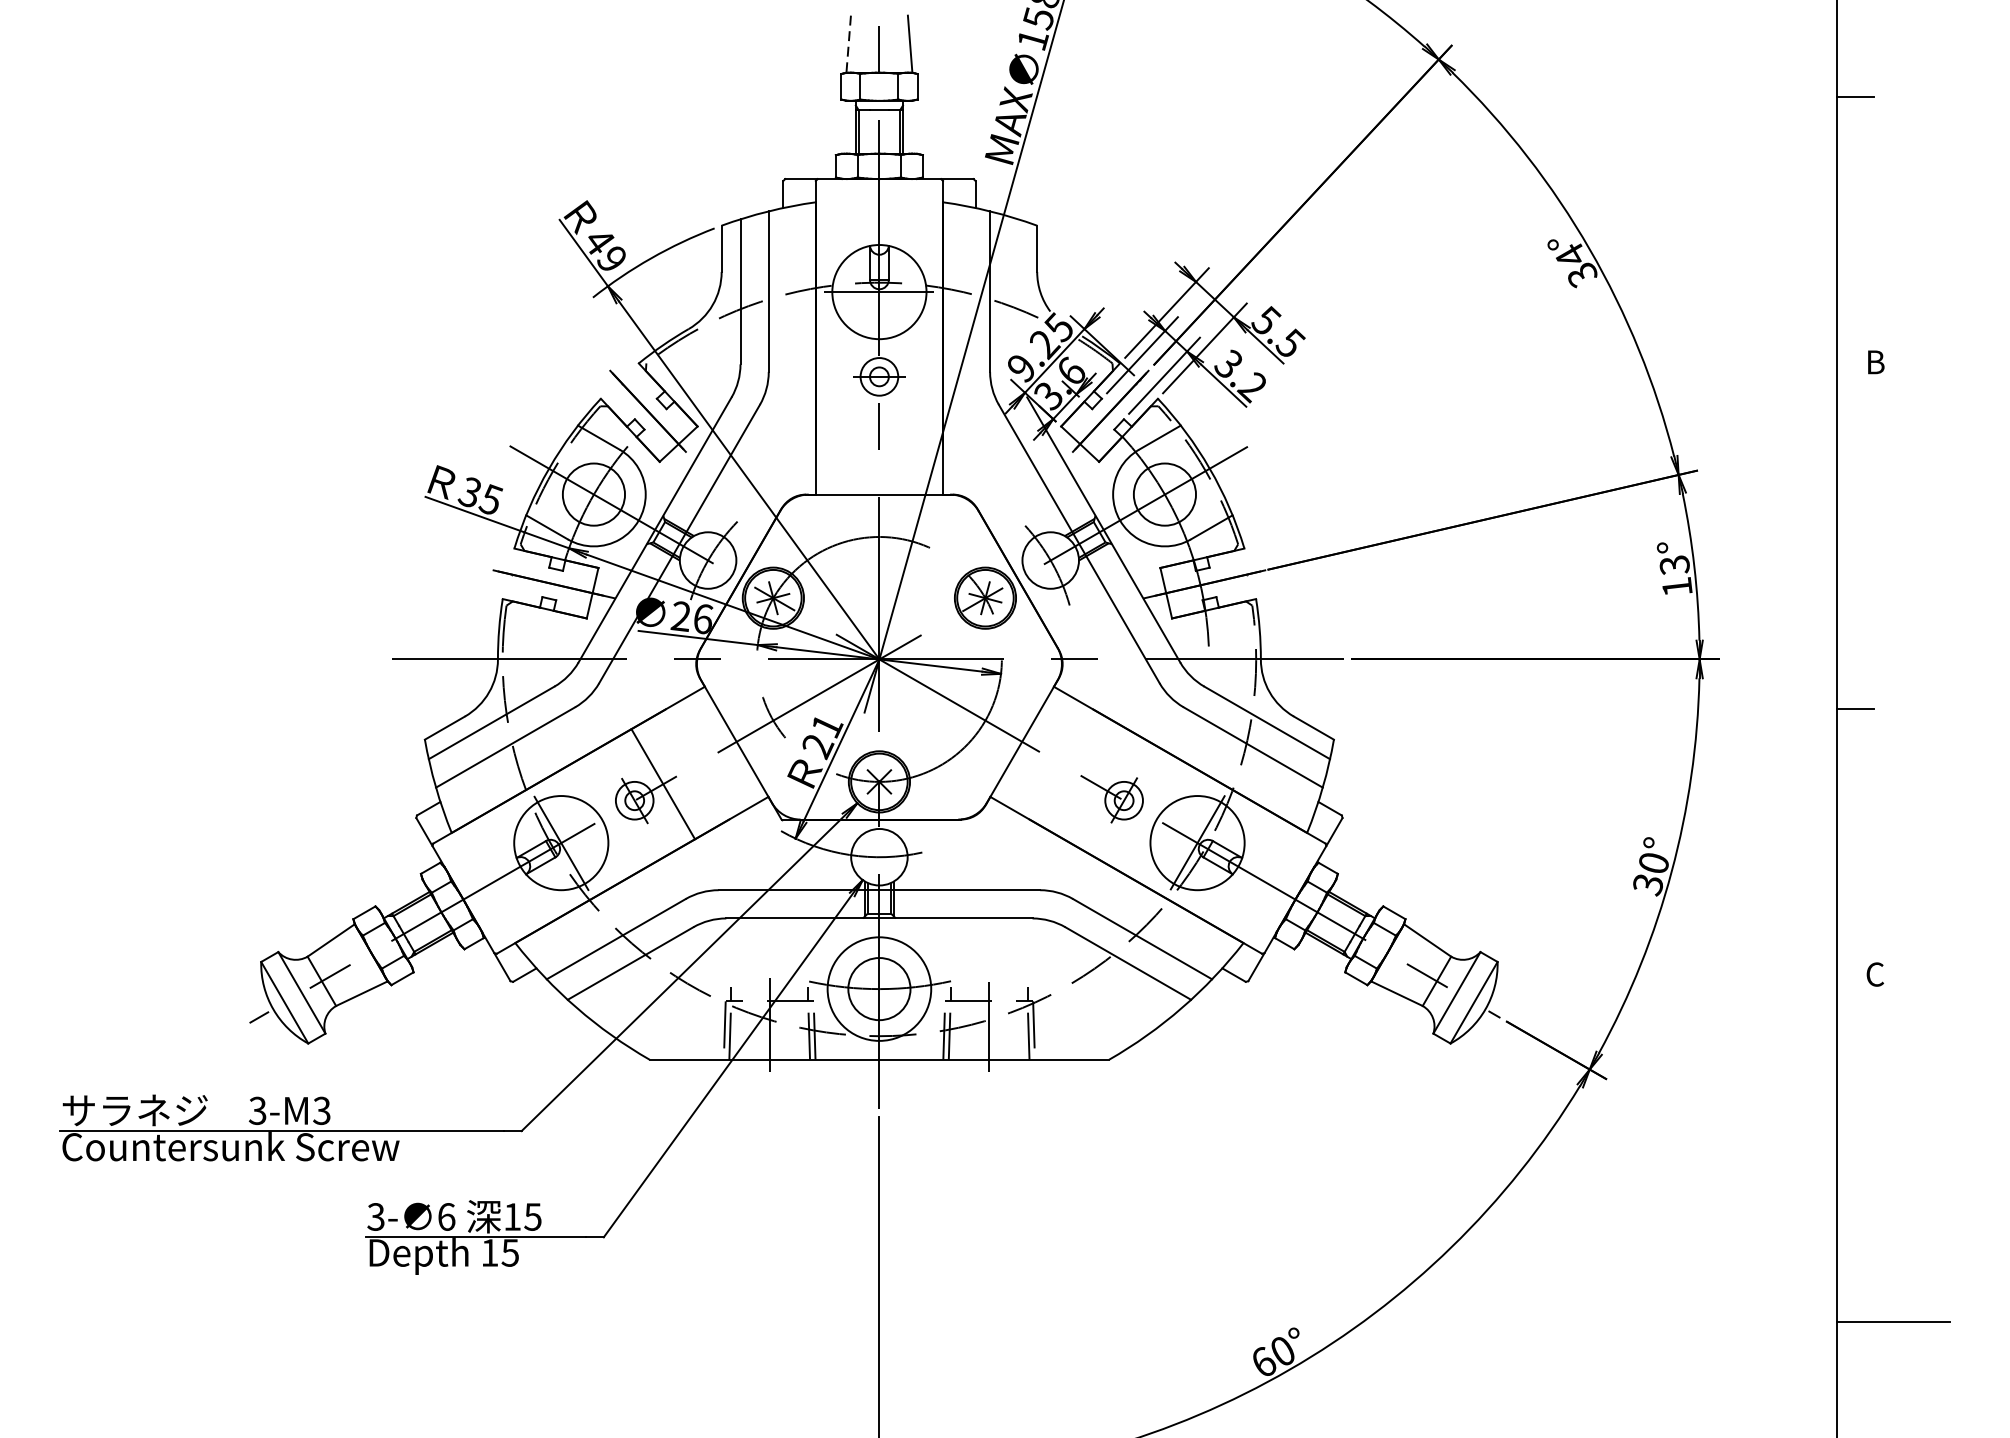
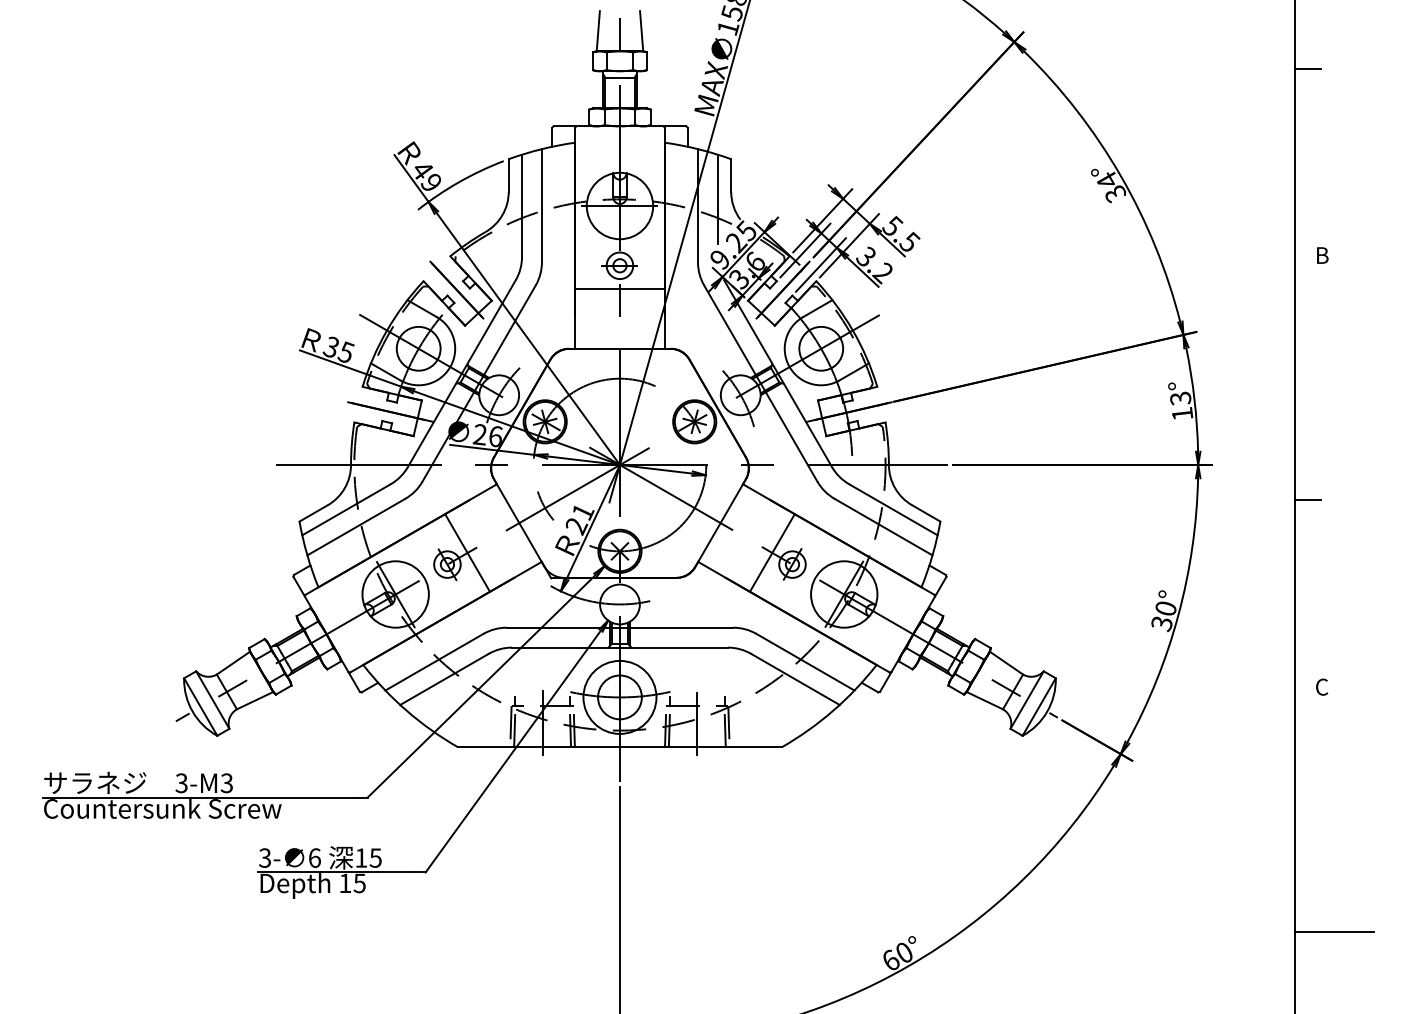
line: (848, 44) -> (598, 31), dashed -> solid
line: (1017, 281) -> (717, 198), added
line: (878, 410) -> (619, 289), added
line: (1094, 783) -> (771, 552), added

